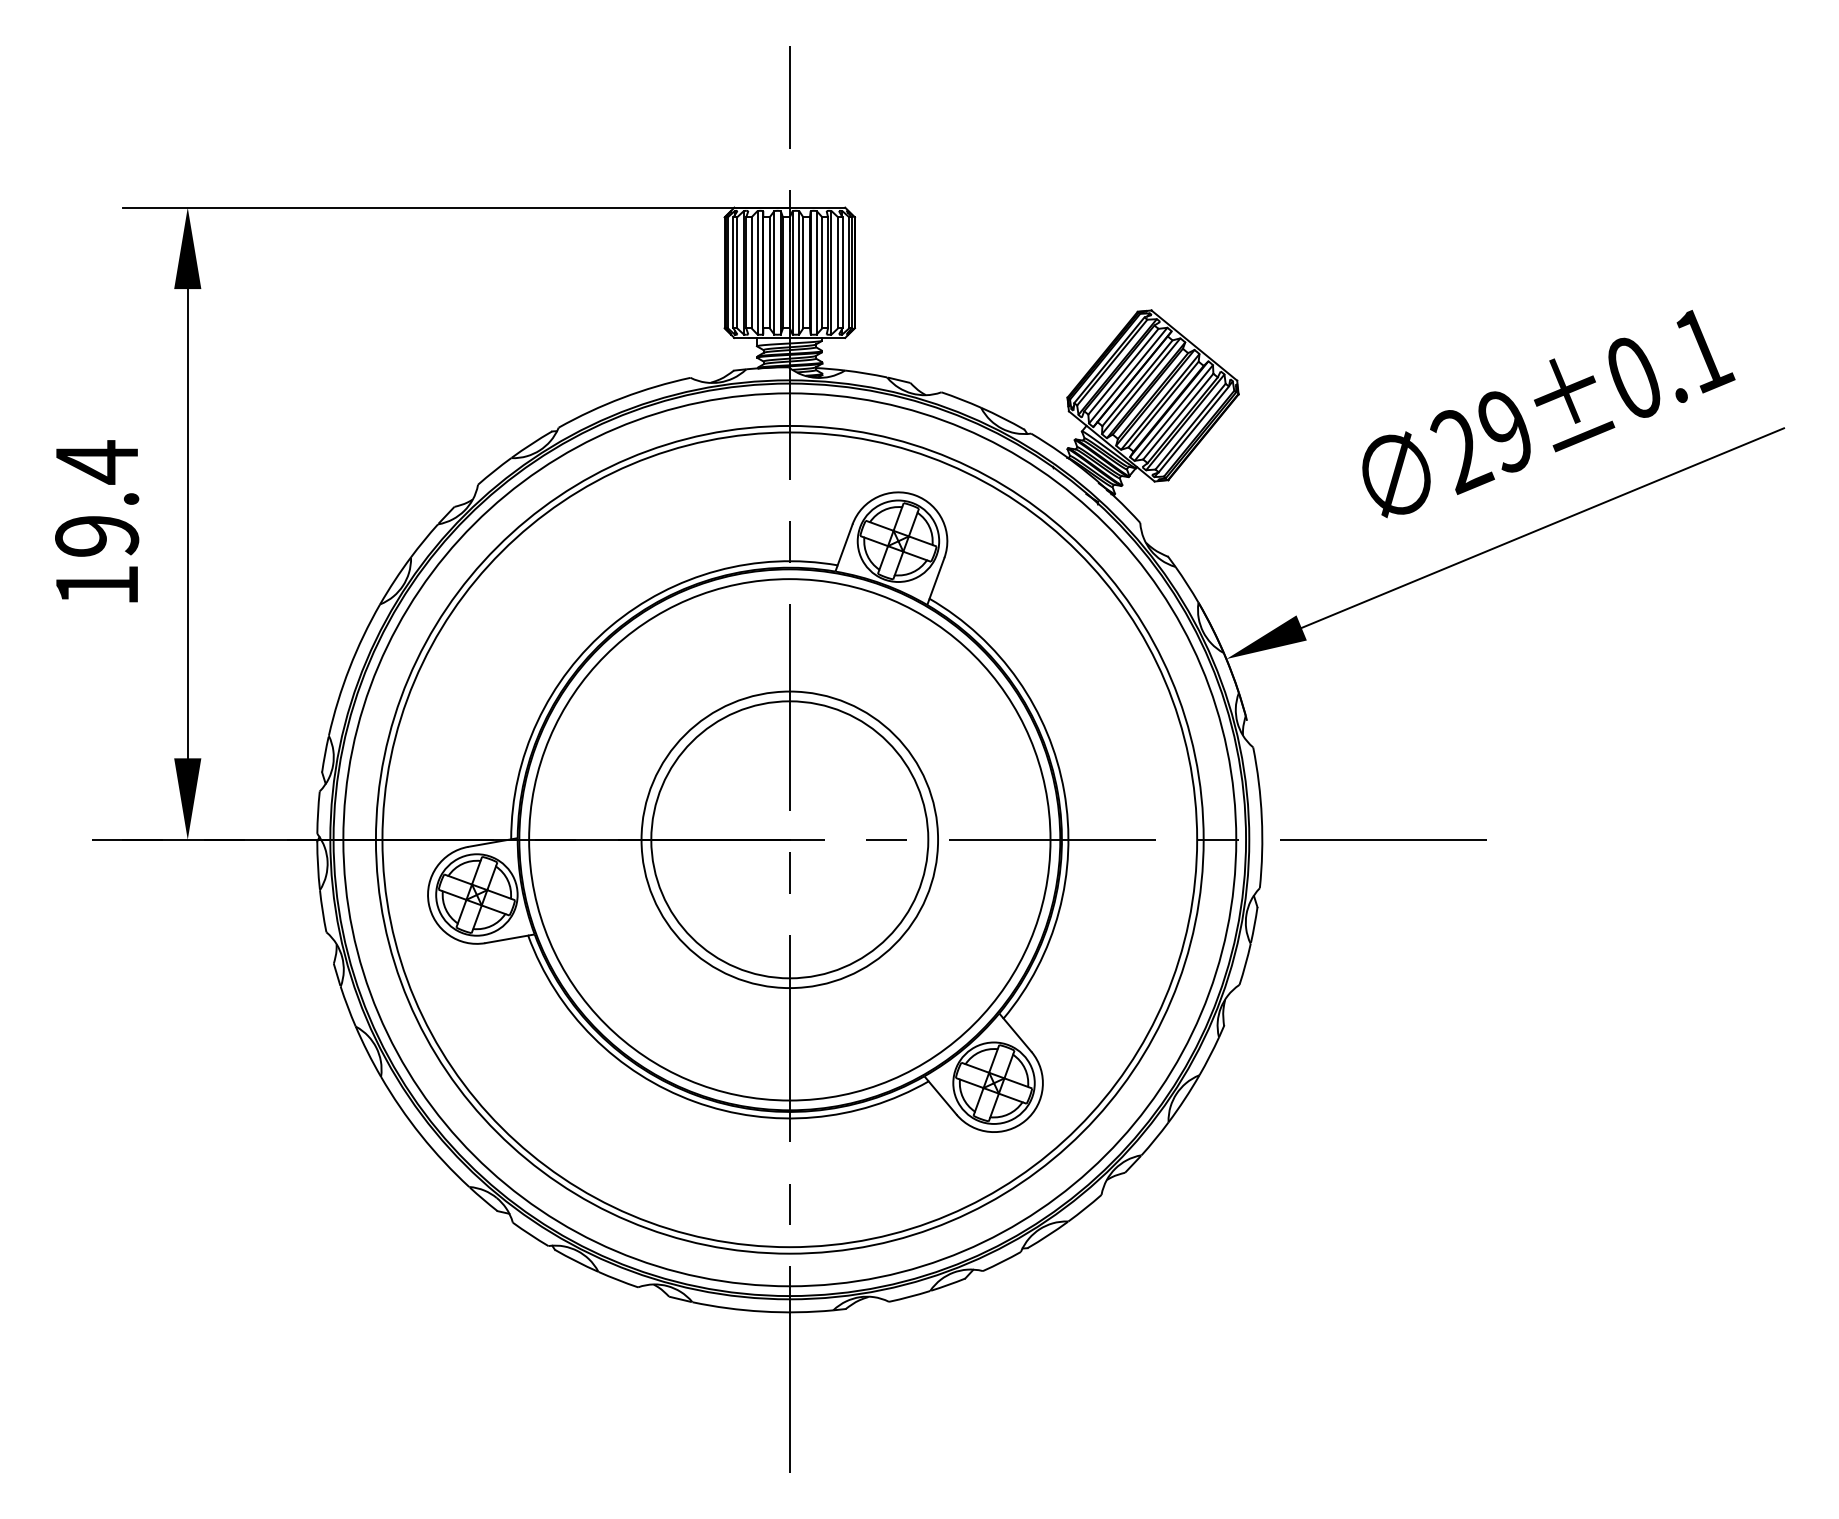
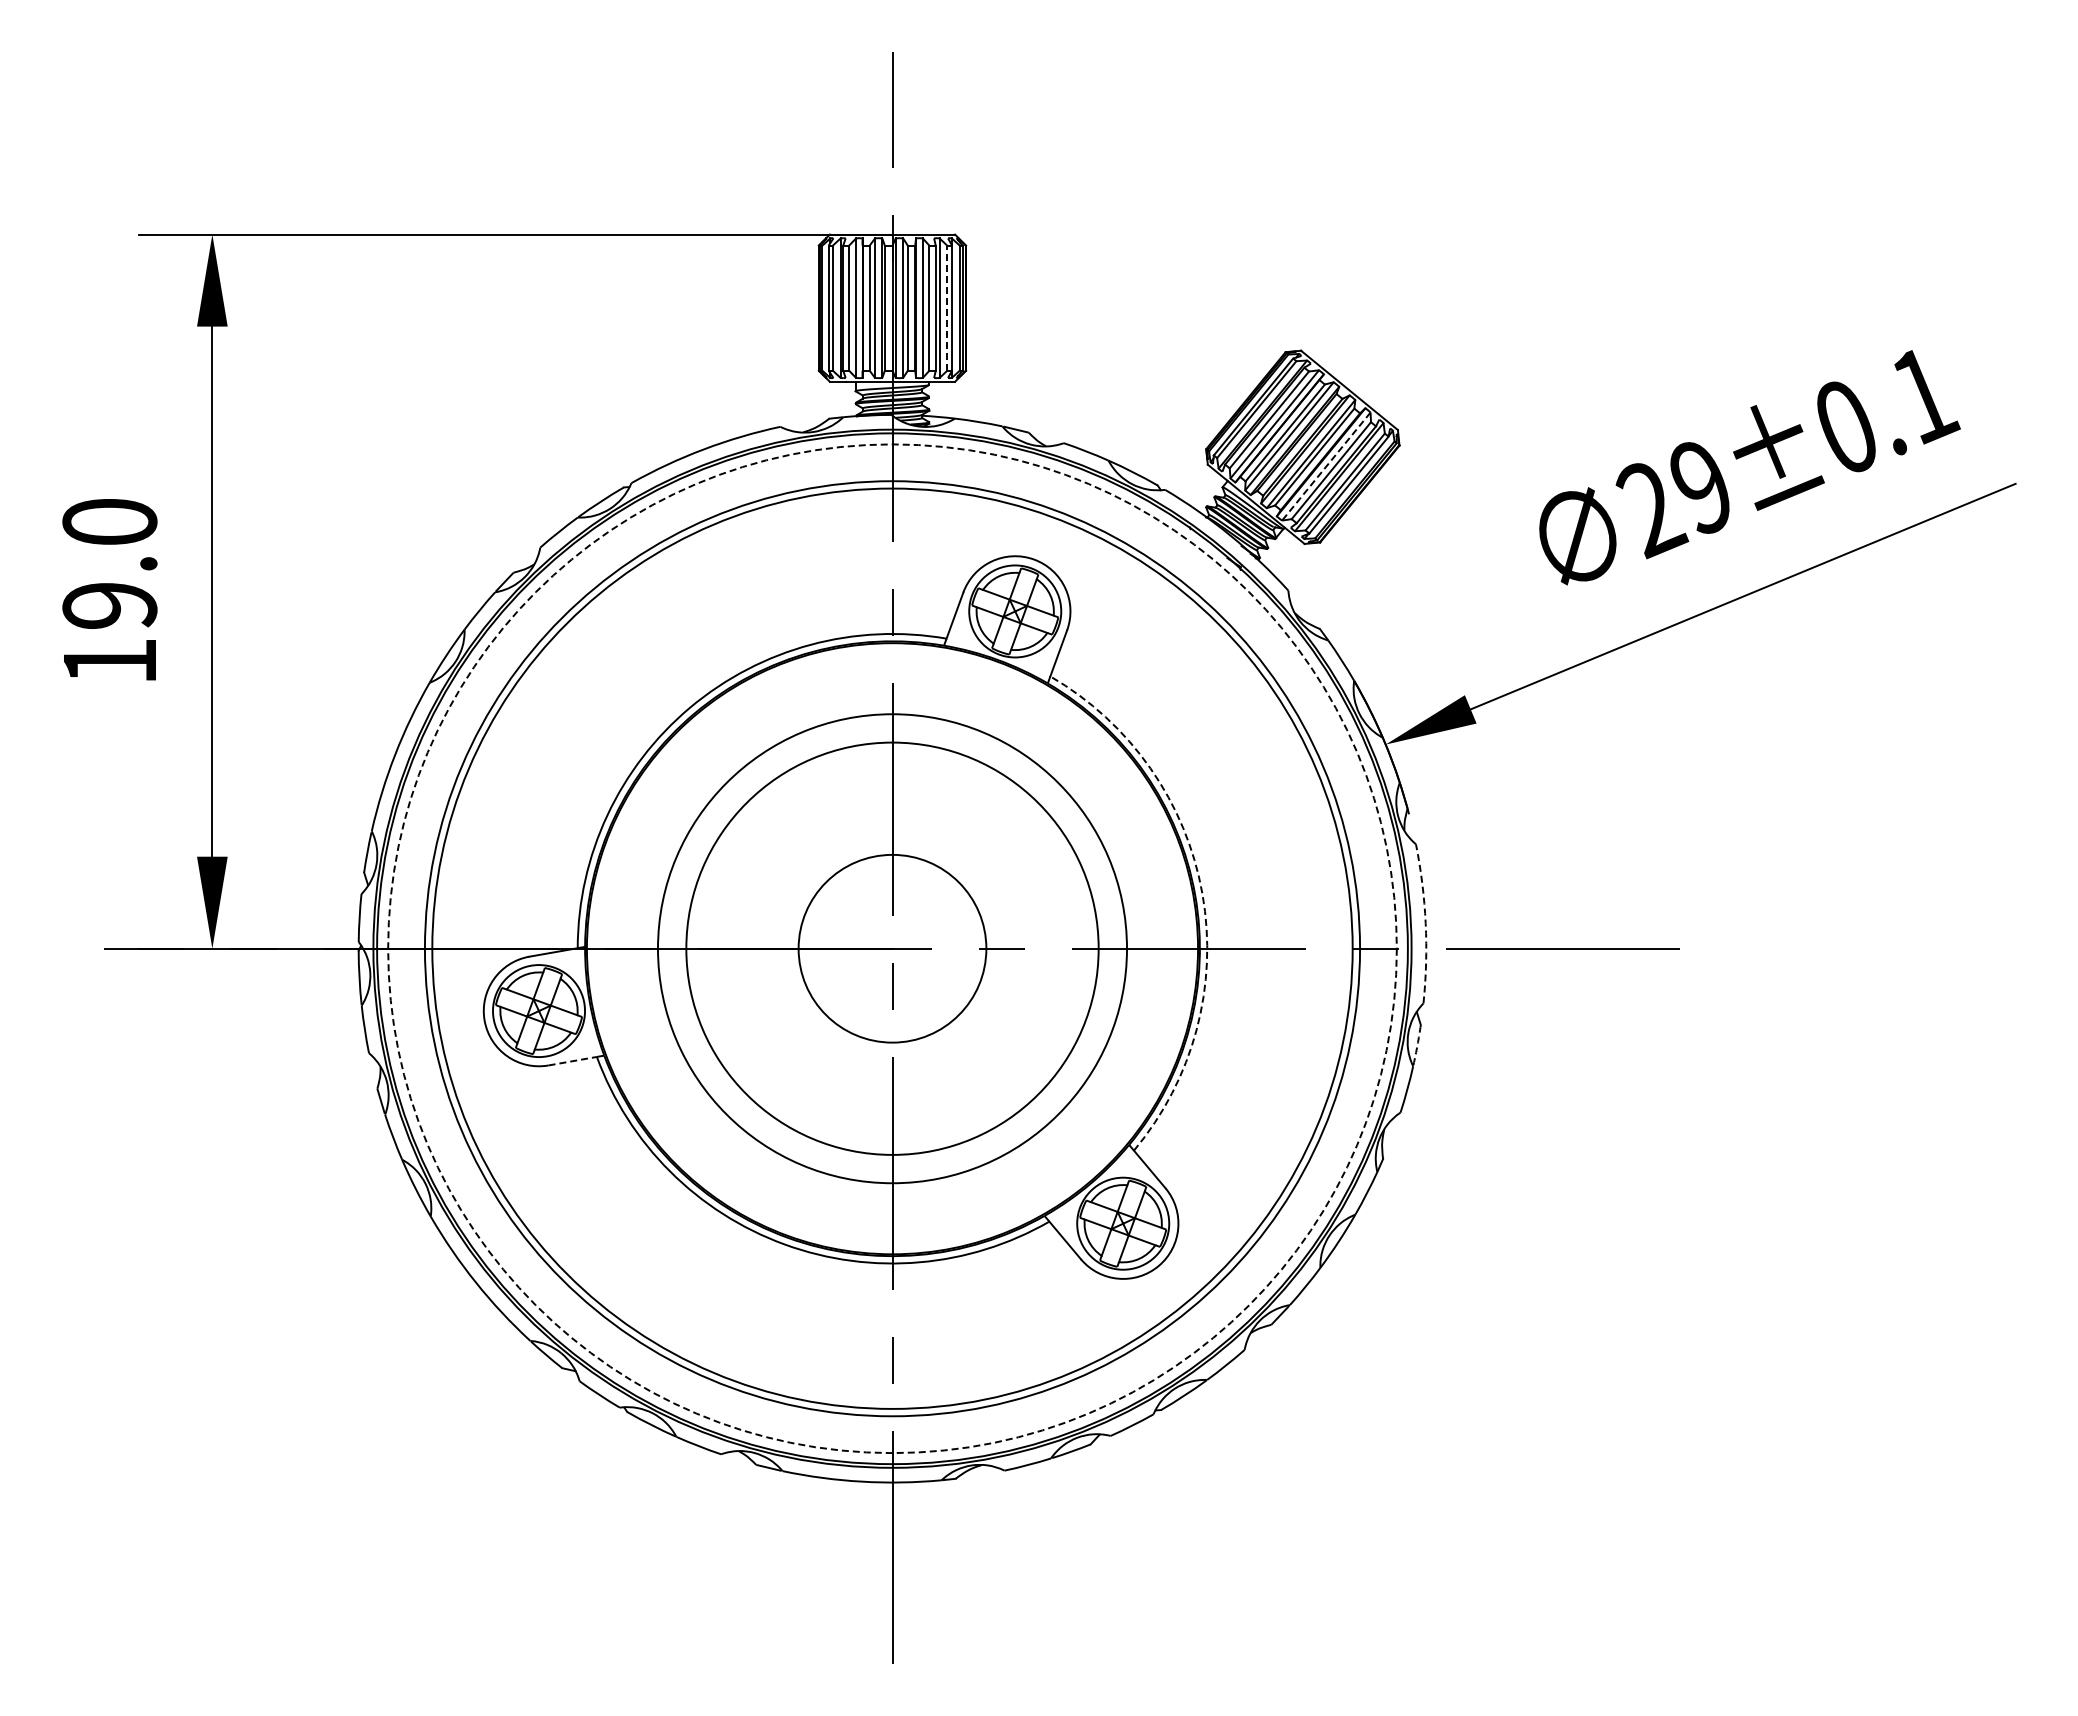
line: (838, 273) -> (947, 308), solid -> dashed
line: (1173, 412) -> (1326, 466), solid -> dashed
text: (96, 462) -> (109, 522), 19.4 -> 19.0
arc: (1064, 791) -> (1202, 894), solid -> dashed
arc: (1261, 817) -> (1425, 923), solid -> dashed
circle: (789, 839) -> (892, 948), size x0.6
circle: (789, 839) -> (892, 948), size x0.7
circle: (789, 839) -> (892, 948), size x1.4
circle: (789, 839) -> (892, 948), solid -> dashed
arc: (1254, 925) -> (1417, 1045), solid -> dashed
line: (506, 939) -> (572, 1061), solid -> dashed

